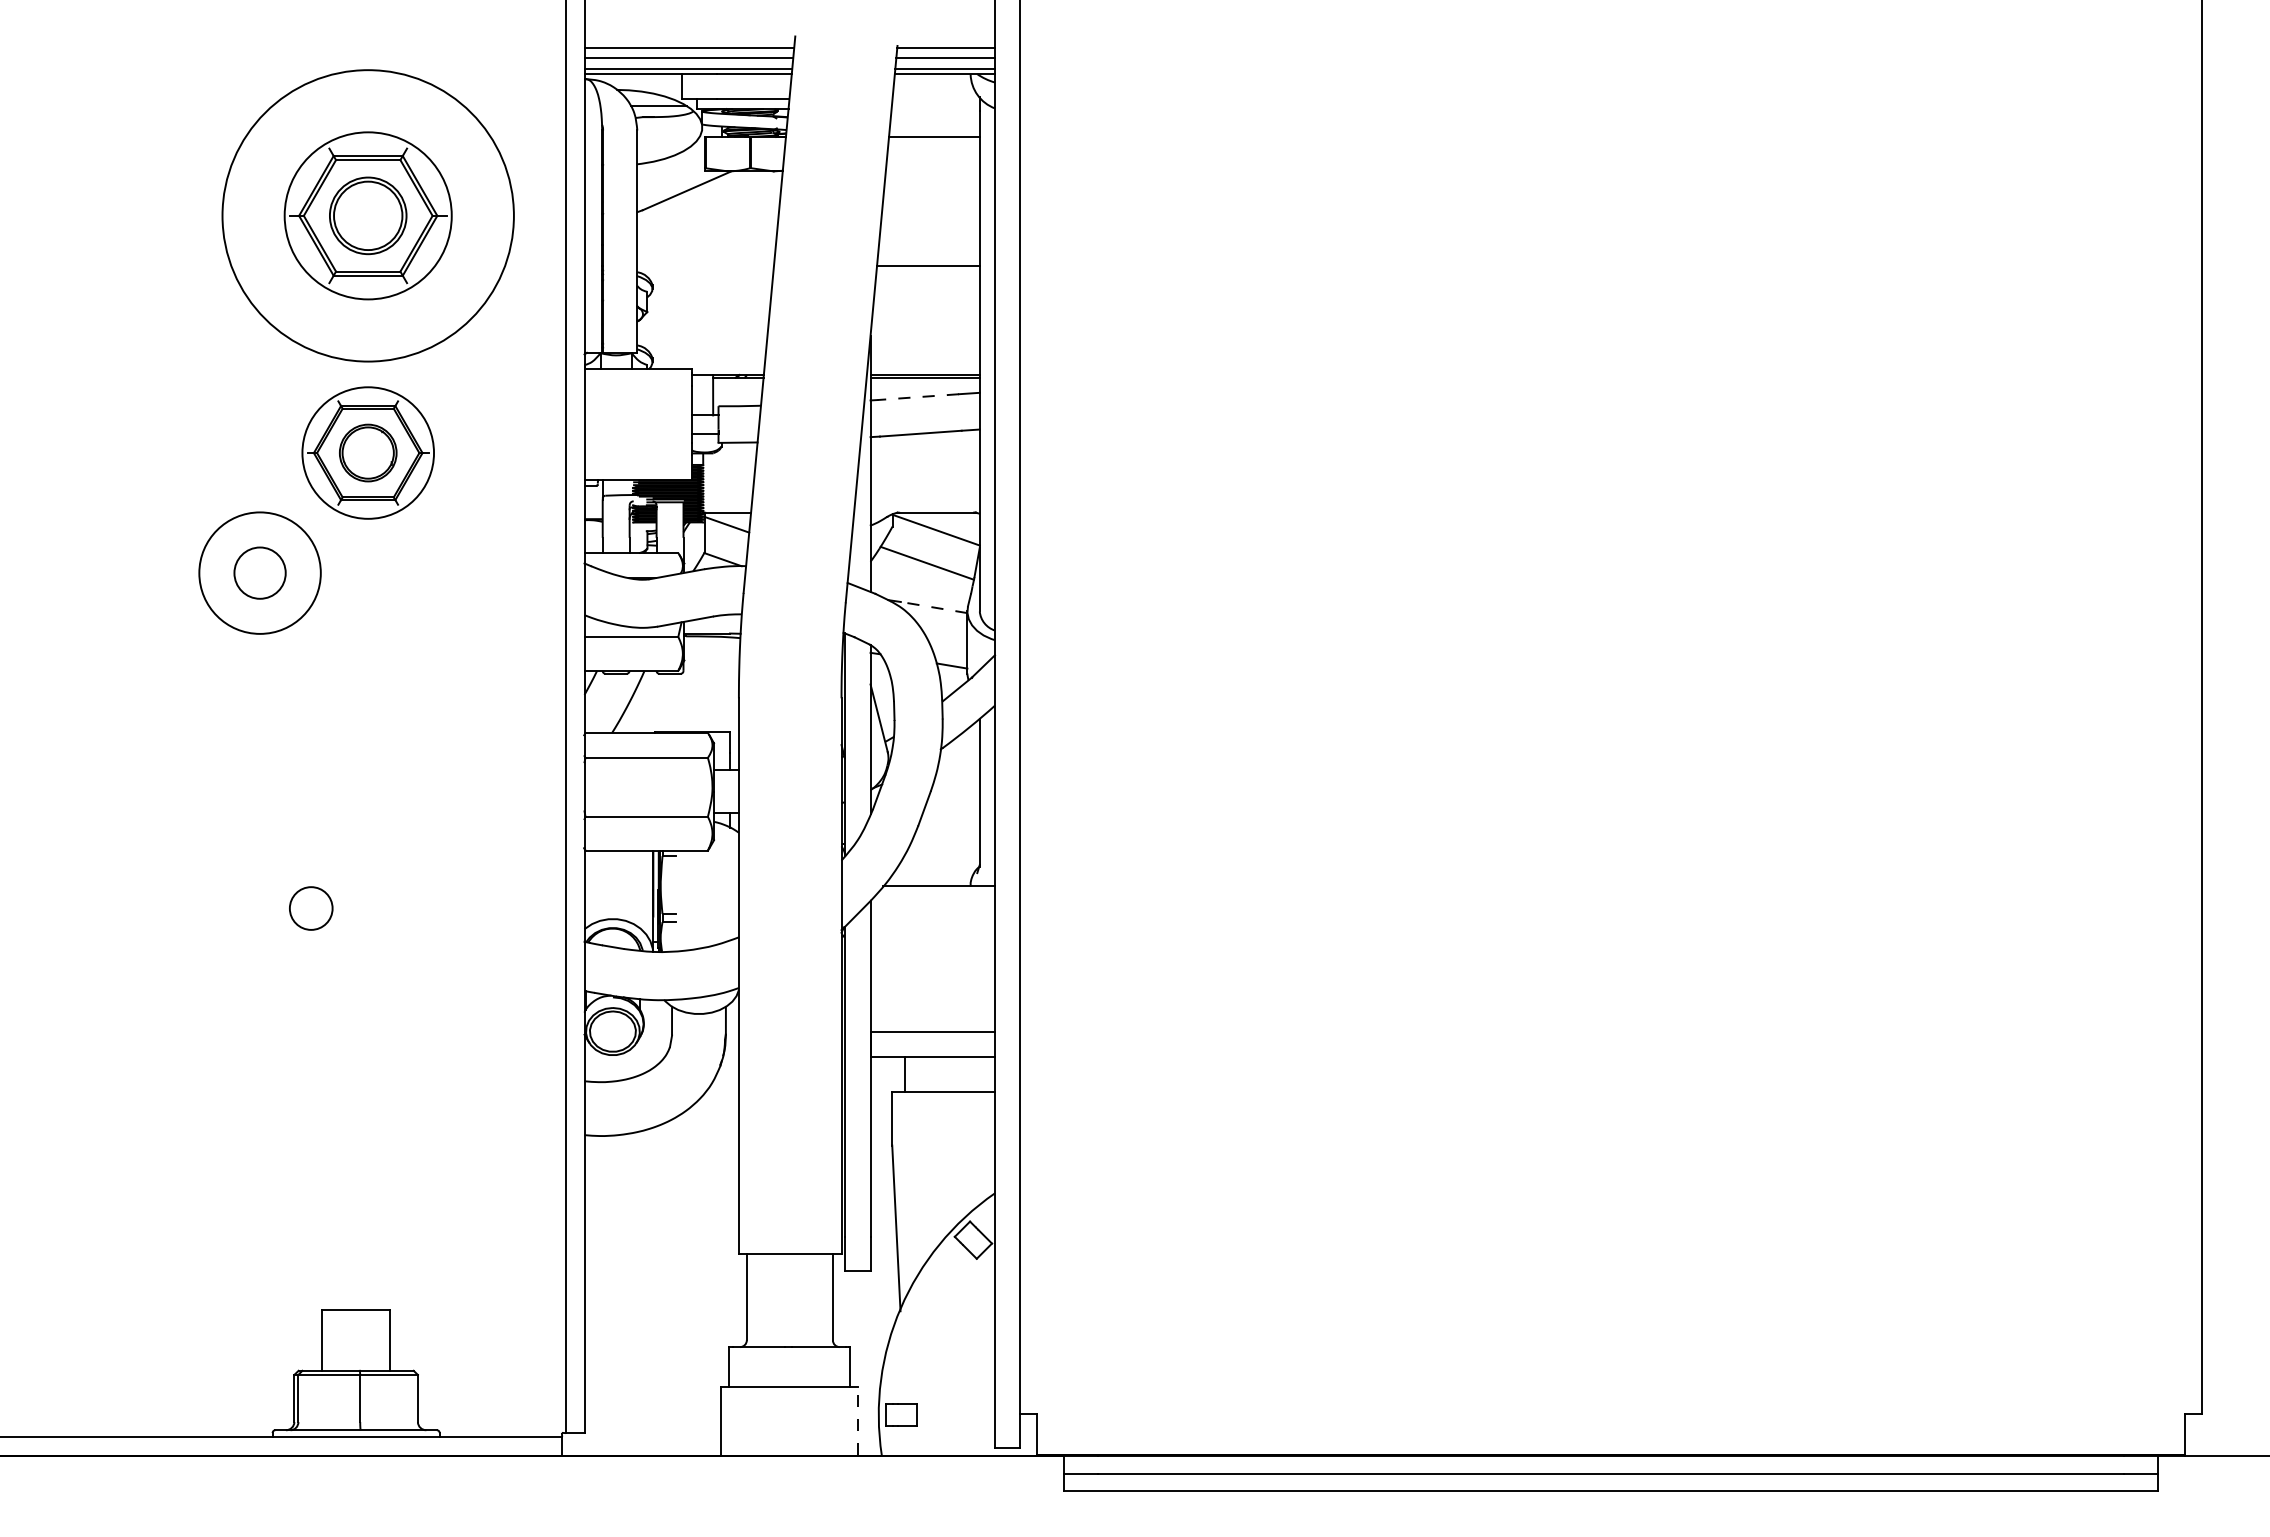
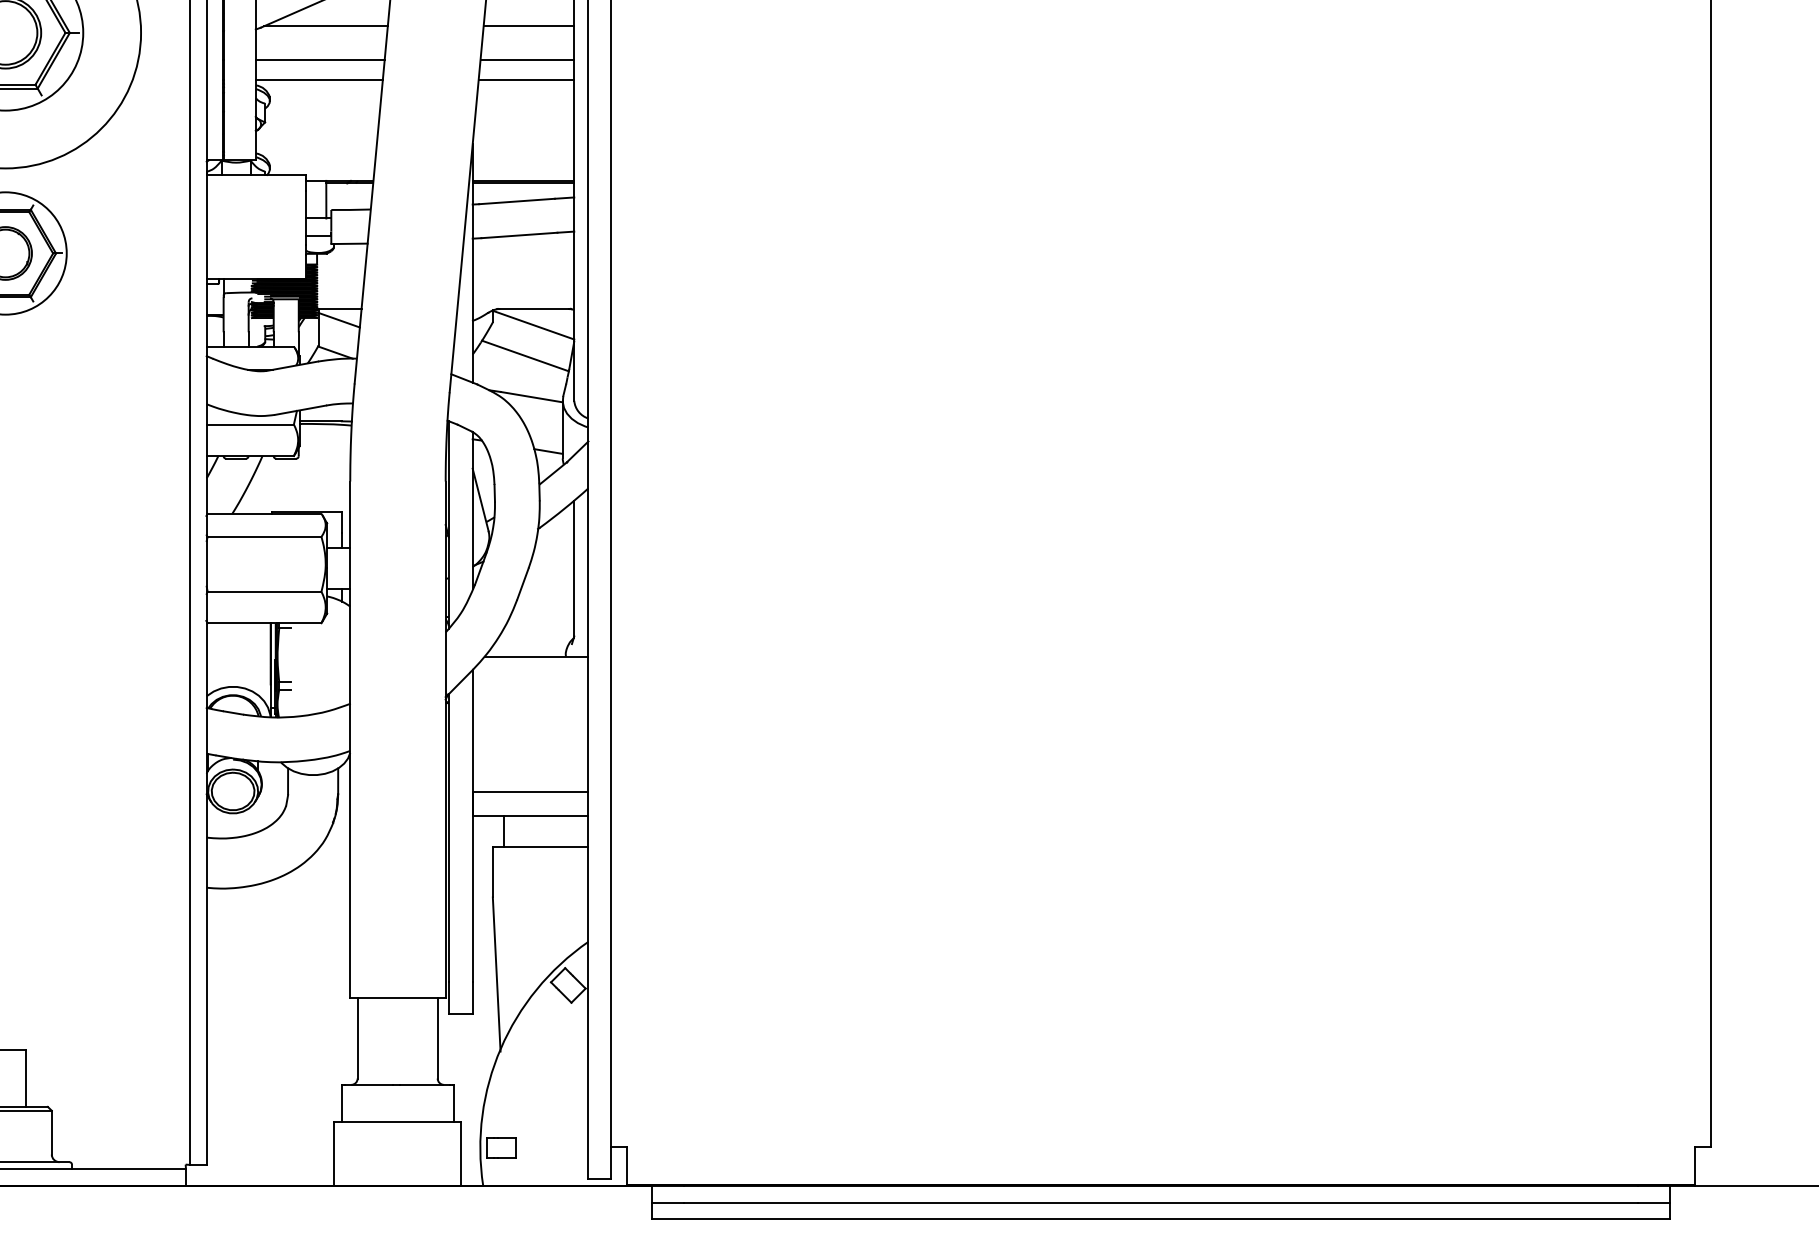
line: (712, 208) -> (325, 26), added
line: (930, 208) -> (528, 26), added
line: (706, 244) -> (320, 59), added
line: (929, 244) -> (527, 59), added
line: (705, 266) -> (319, 80), added
line: (918, 397) -> (517, 201), dashed -> solid
line: (934, 607) -> (532, 397), dashed -> solid
line: (858, 1420) -> (461, 1153), dashed -> solid

